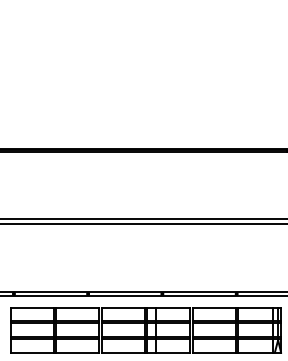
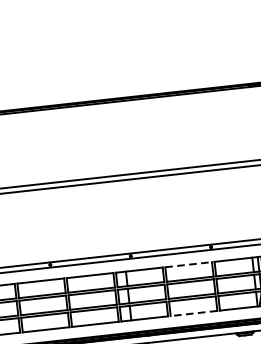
line: (214, 307) -> (188, 264), solid -> dashed
line: (214, 352) -> (194, 313), solid -> dashed

